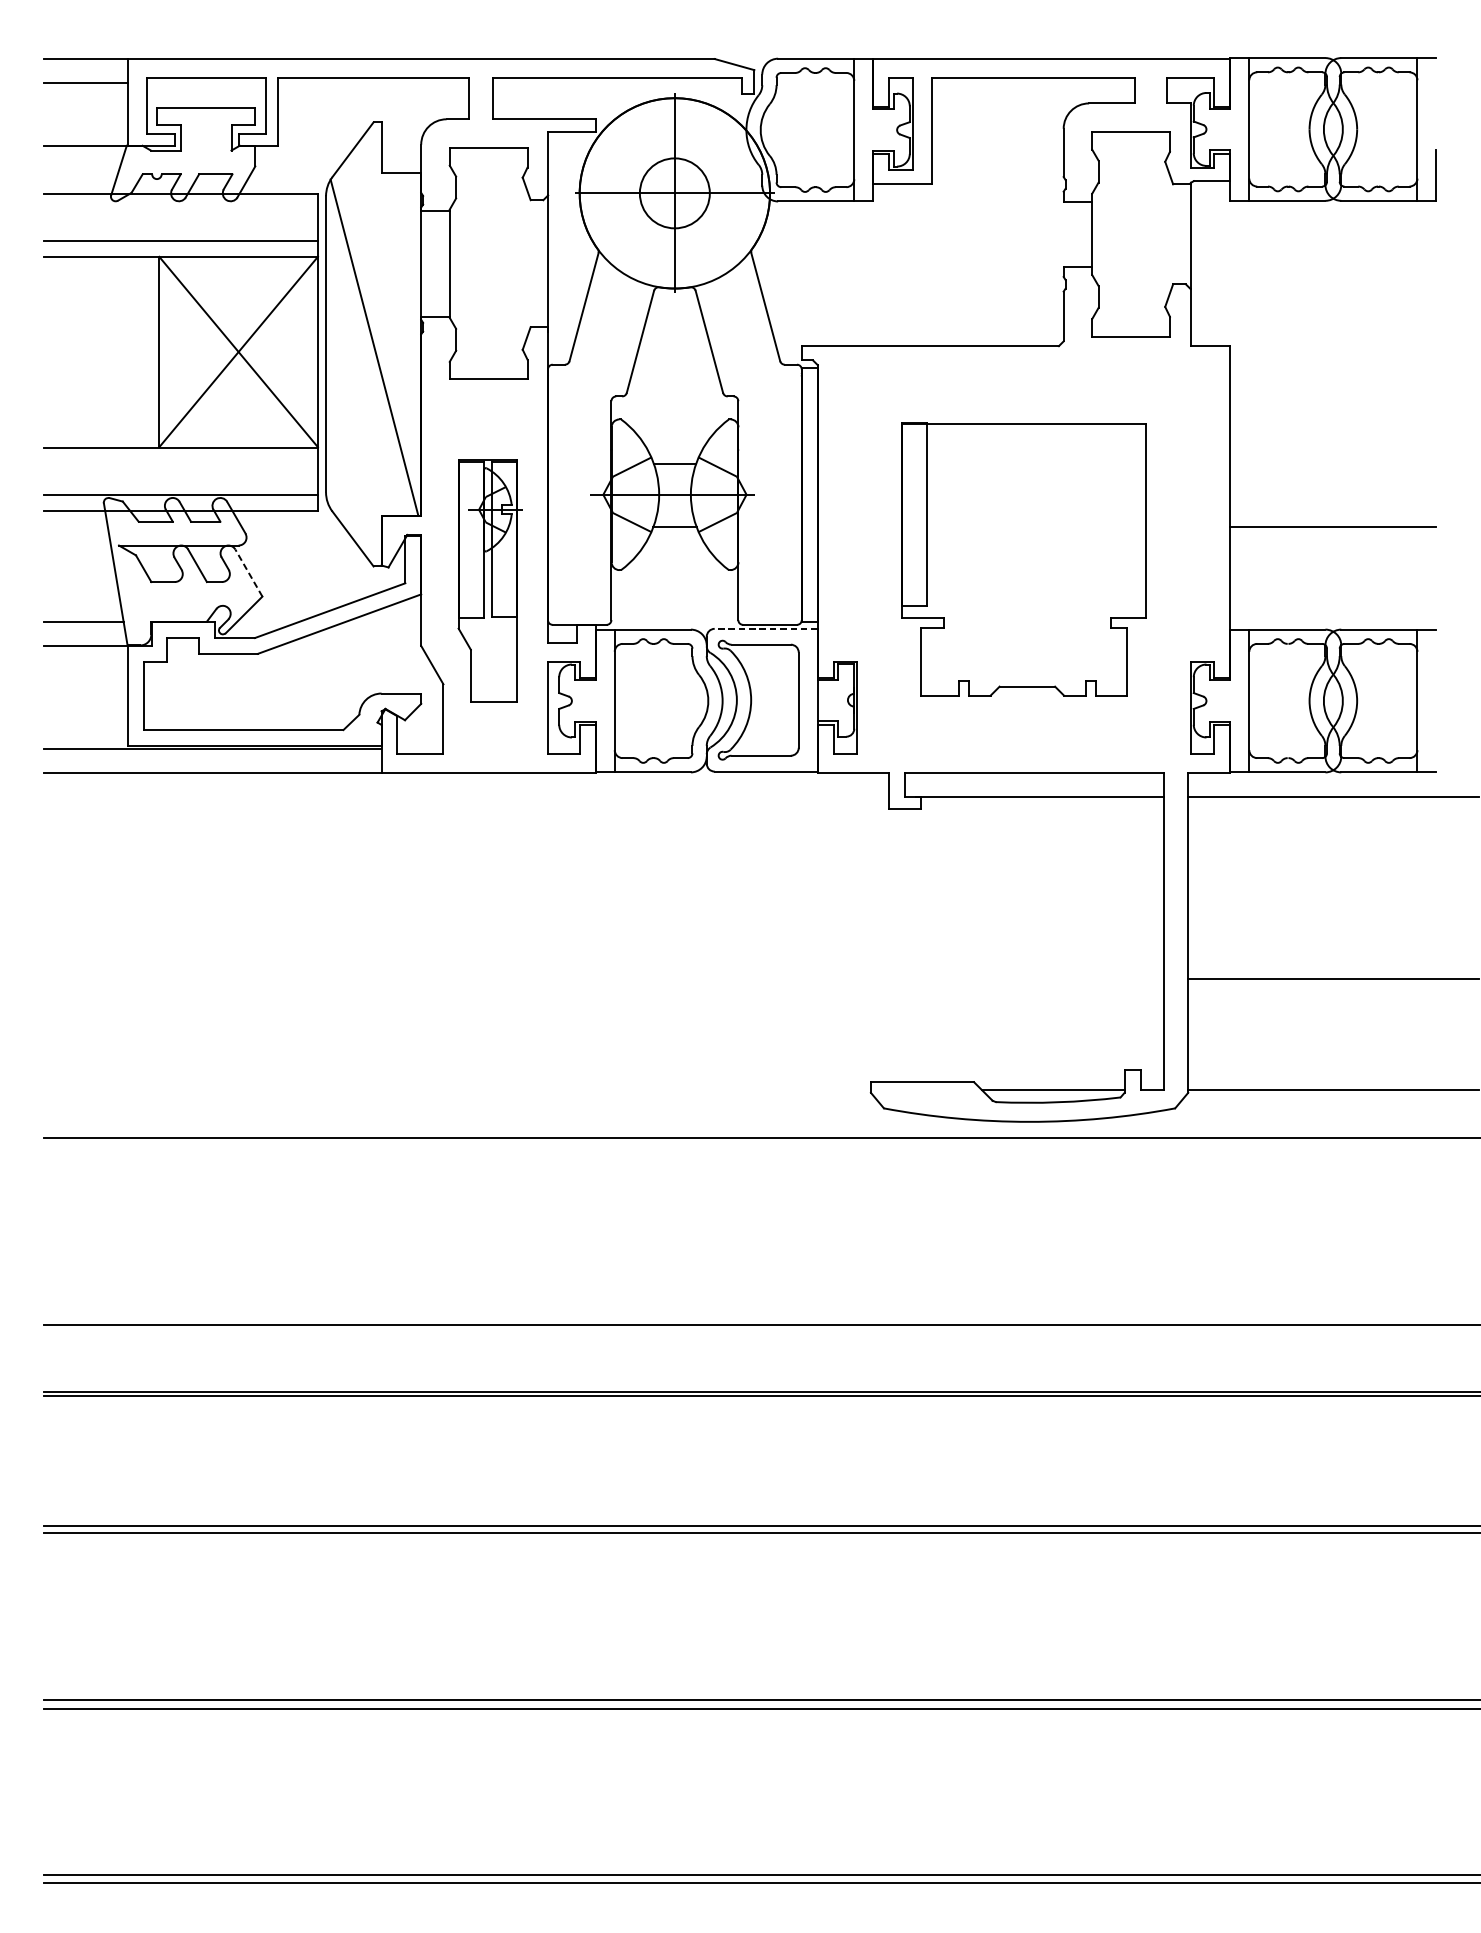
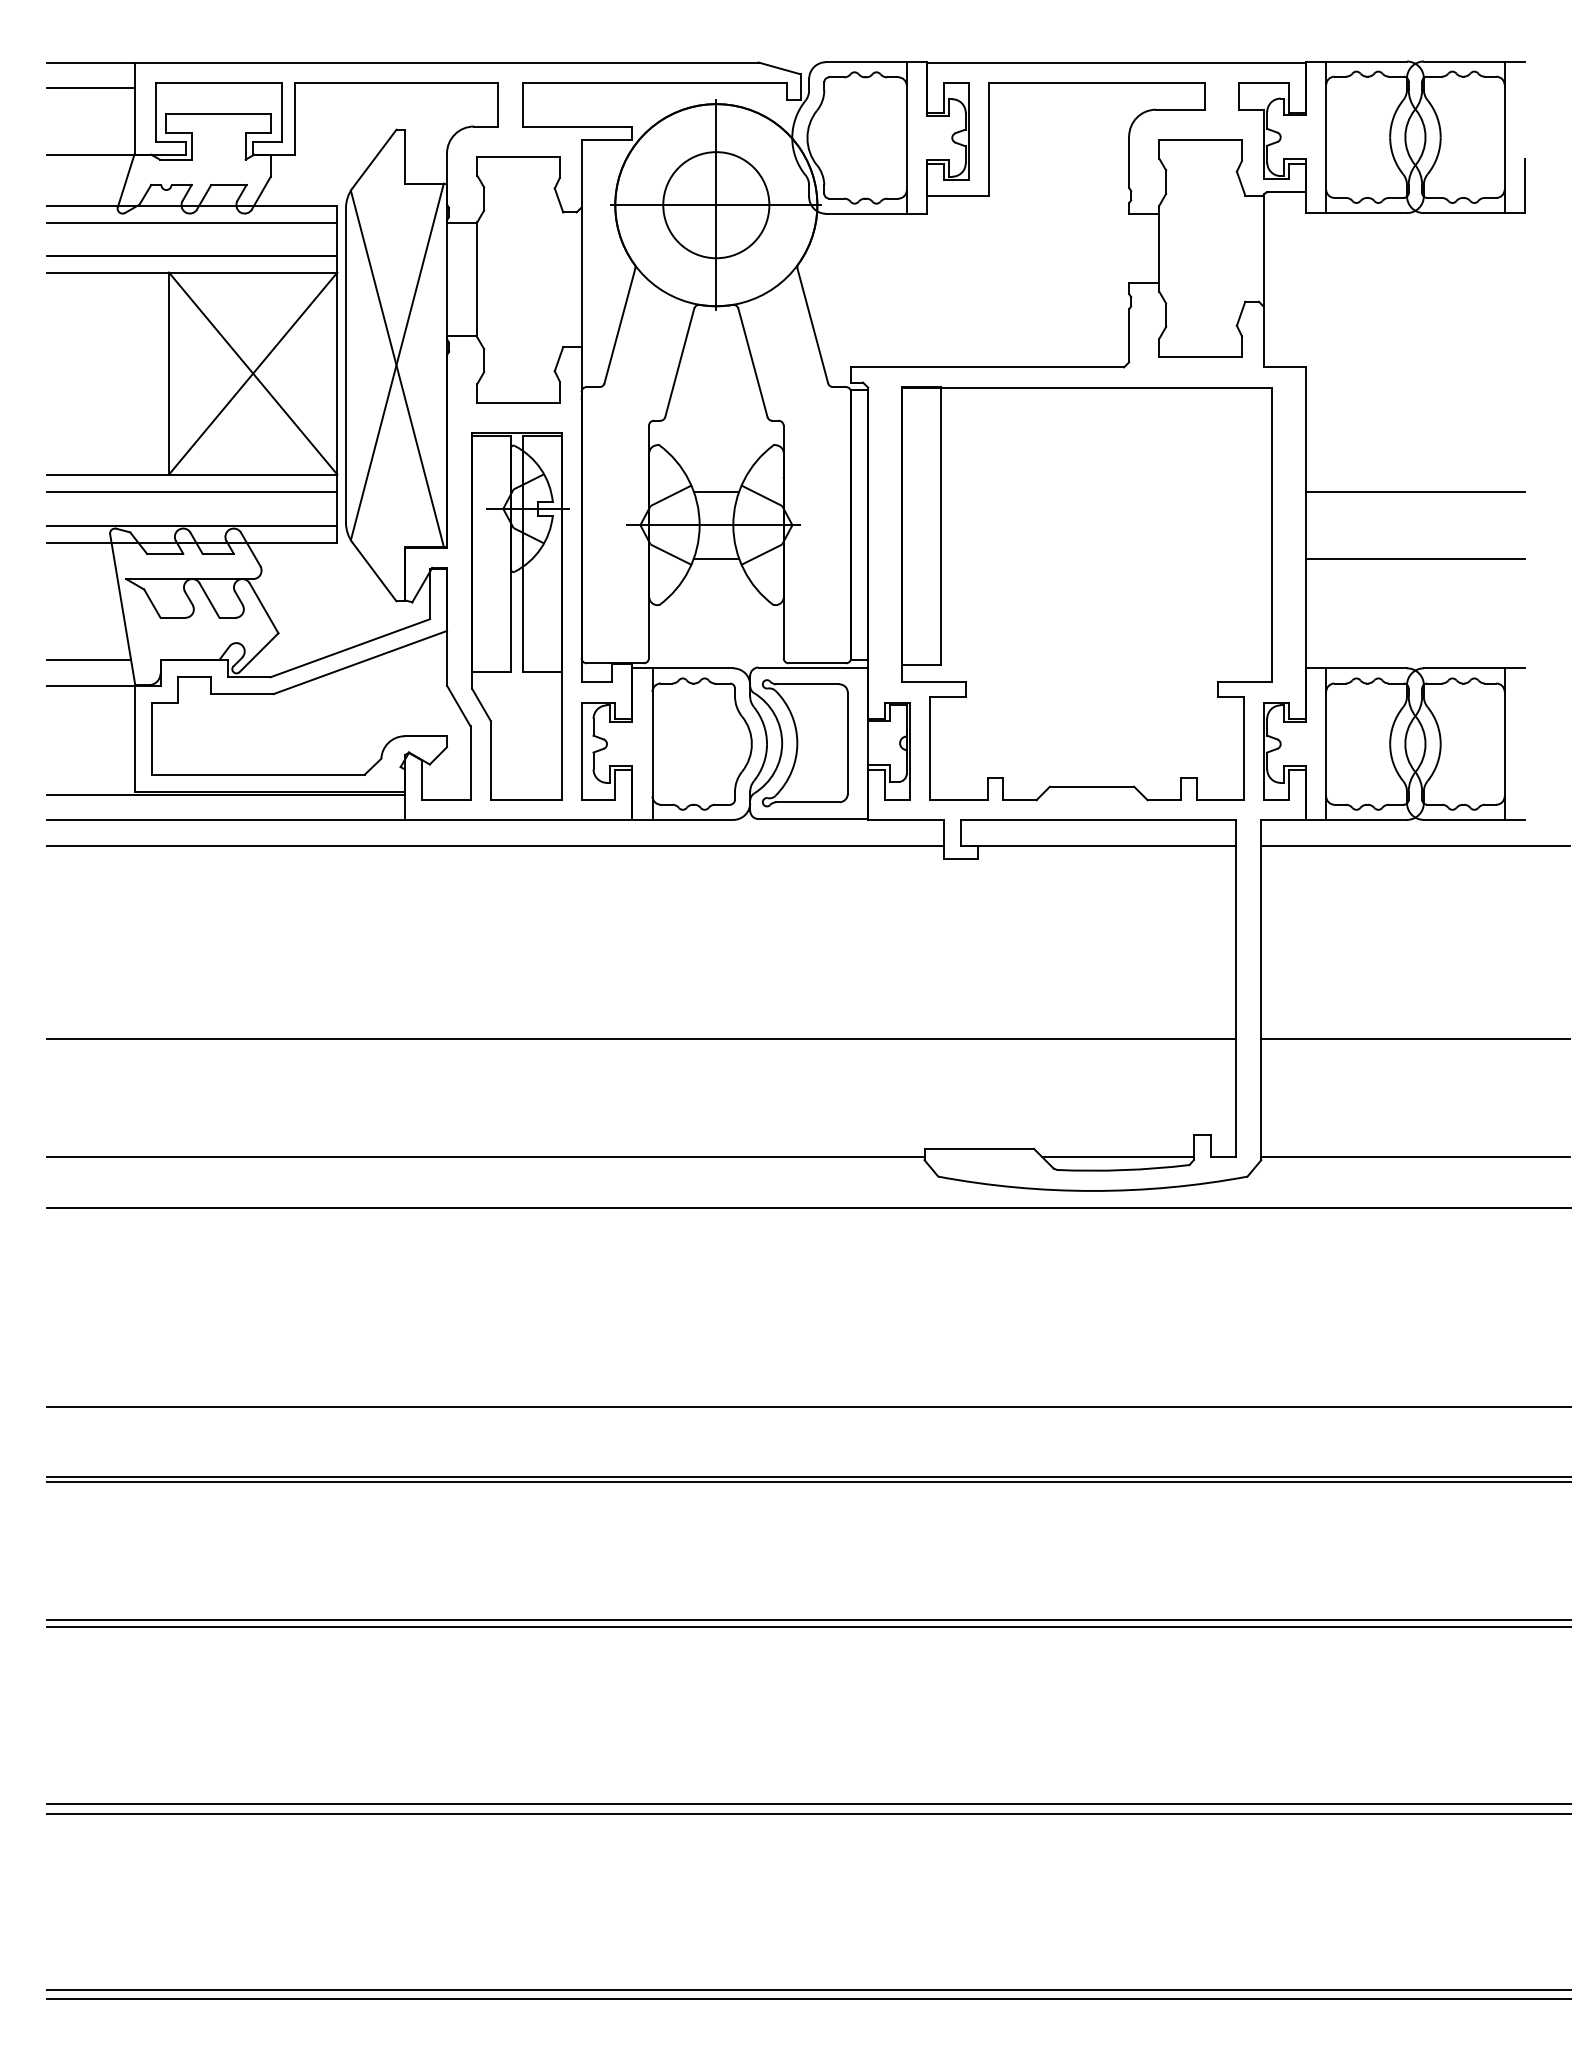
circle: (675, 193) -> (716, 205), size x1.43
line: (181, 209) -> (192, 222), added
line: (373, 340) -> (396, 361), added
line: (181, 463) -> (192, 492), added
line: (1332, 463) -> (1414, 492), added
part: (1023, 559) -> (1086, 593), size x1.43
line: (249, 573) -> (264, 608), dashed -> solid
part: (490, 580) -> (520, 616), size x1.43
line: (766, 628) -> (813, 667), dashed -> solid
line: (466, 796) -> (495, 845), added
line: (604, 979) -> (641, 1039), added
line: (457, 1090) -> (485, 1157), added

